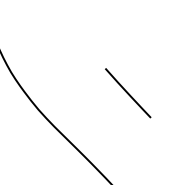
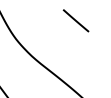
line: (127, 92) -> (75, 20), moved

